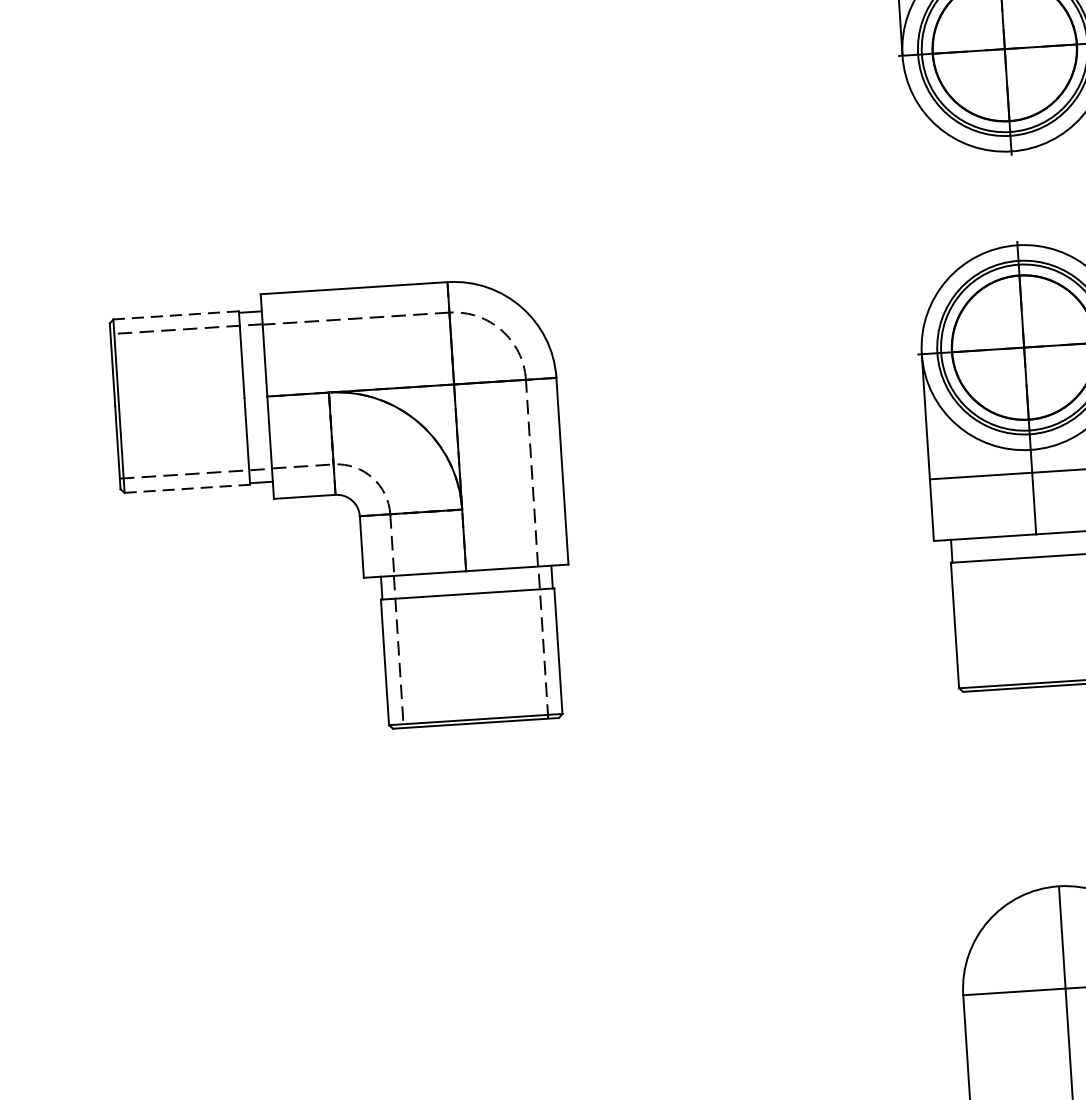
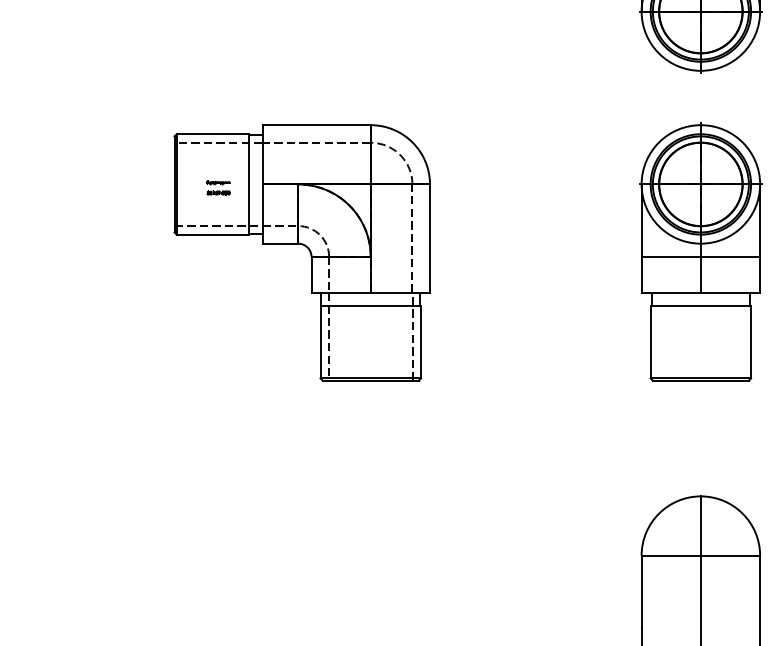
line: (175, 315) -> (212, 134), dashed -> solid
part: (191, 406) -> (218, 187), added
line: (188, 488) -> (213, 234), dashed -> solid

